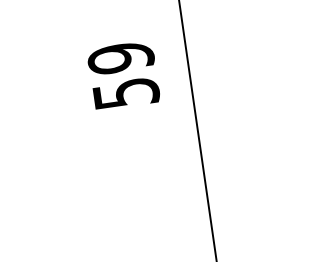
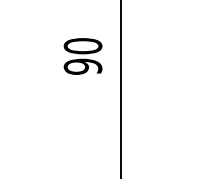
text: (122, 75) -> (82, 56), 59 -> 90

